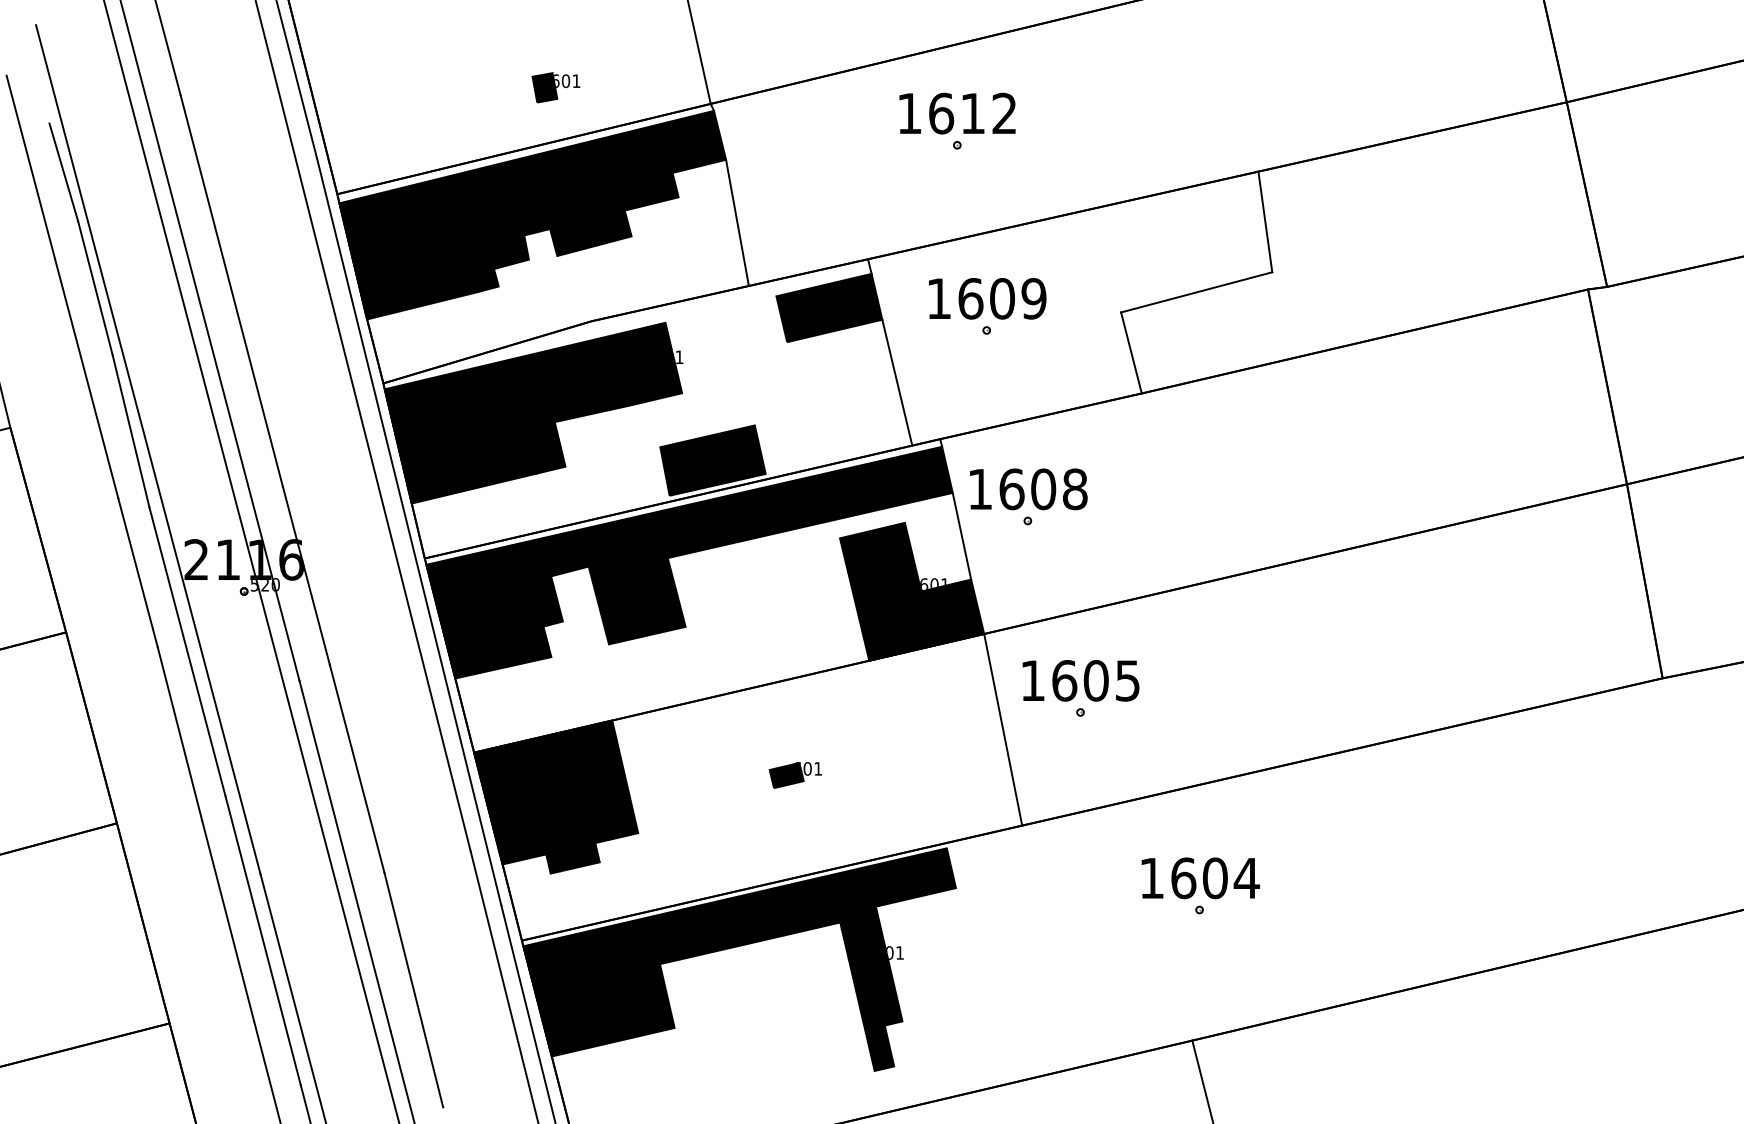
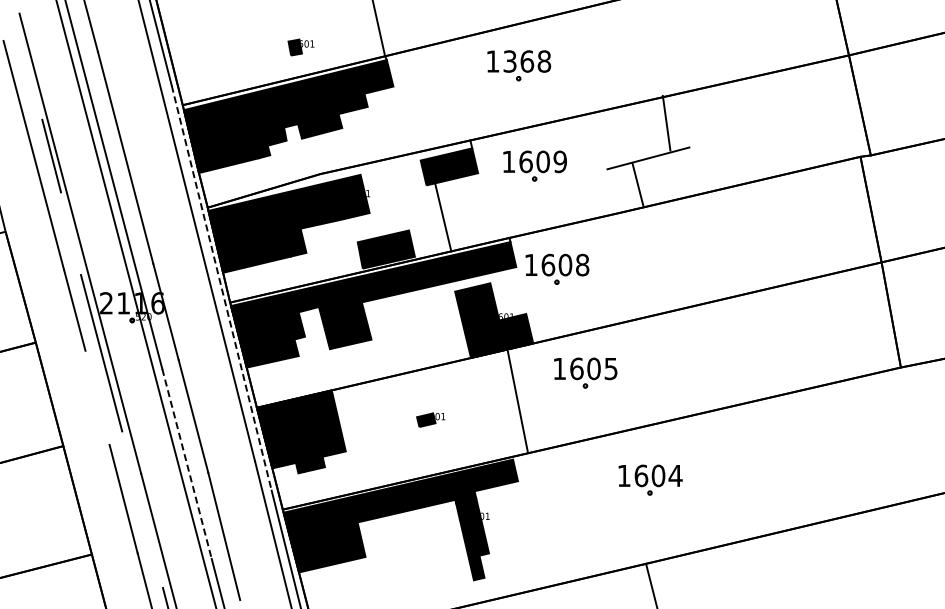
text: (973, 113) -> (527, 61), 1612 -> 1368
line: (63, 170) -> (34, 92), removed
line: (1265, 220) -> (666, 122), moved
line: (737, 222) -> (399, 120), removed
line: (1130, 353) -> (637, 185), moved
line: (897, 382) -> (443, 217), moved
line: (130, 430) -> (70, 233), removed
line: (408, 532) -> (221, 288), solid -> dashed
line: (962, 536) -> (521, 290), removed
line: (1003, 729) -> (517, 400), moved
line: (179, 733) -> (97, 397), removed
line: (346, 857) -> (187, 464), solid -> dashed
line: (262, 940) -> (142, 509), removed

